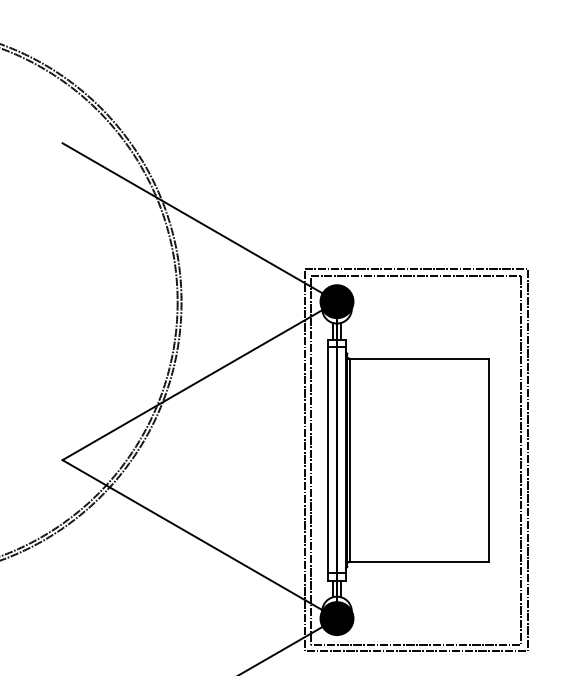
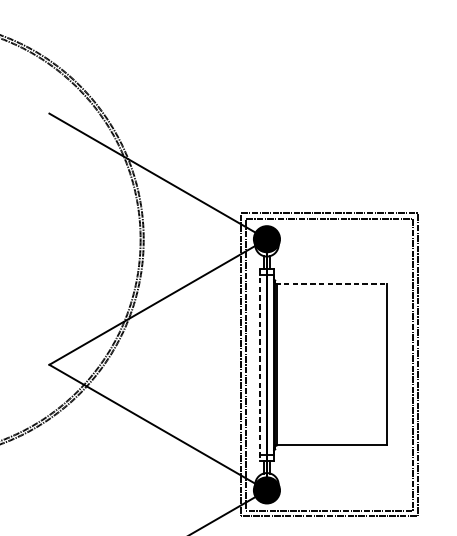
line: (418, 358) -> (331, 284), solid -> dashed
line: (327, 460) -> (259, 365), solid -> dashed

